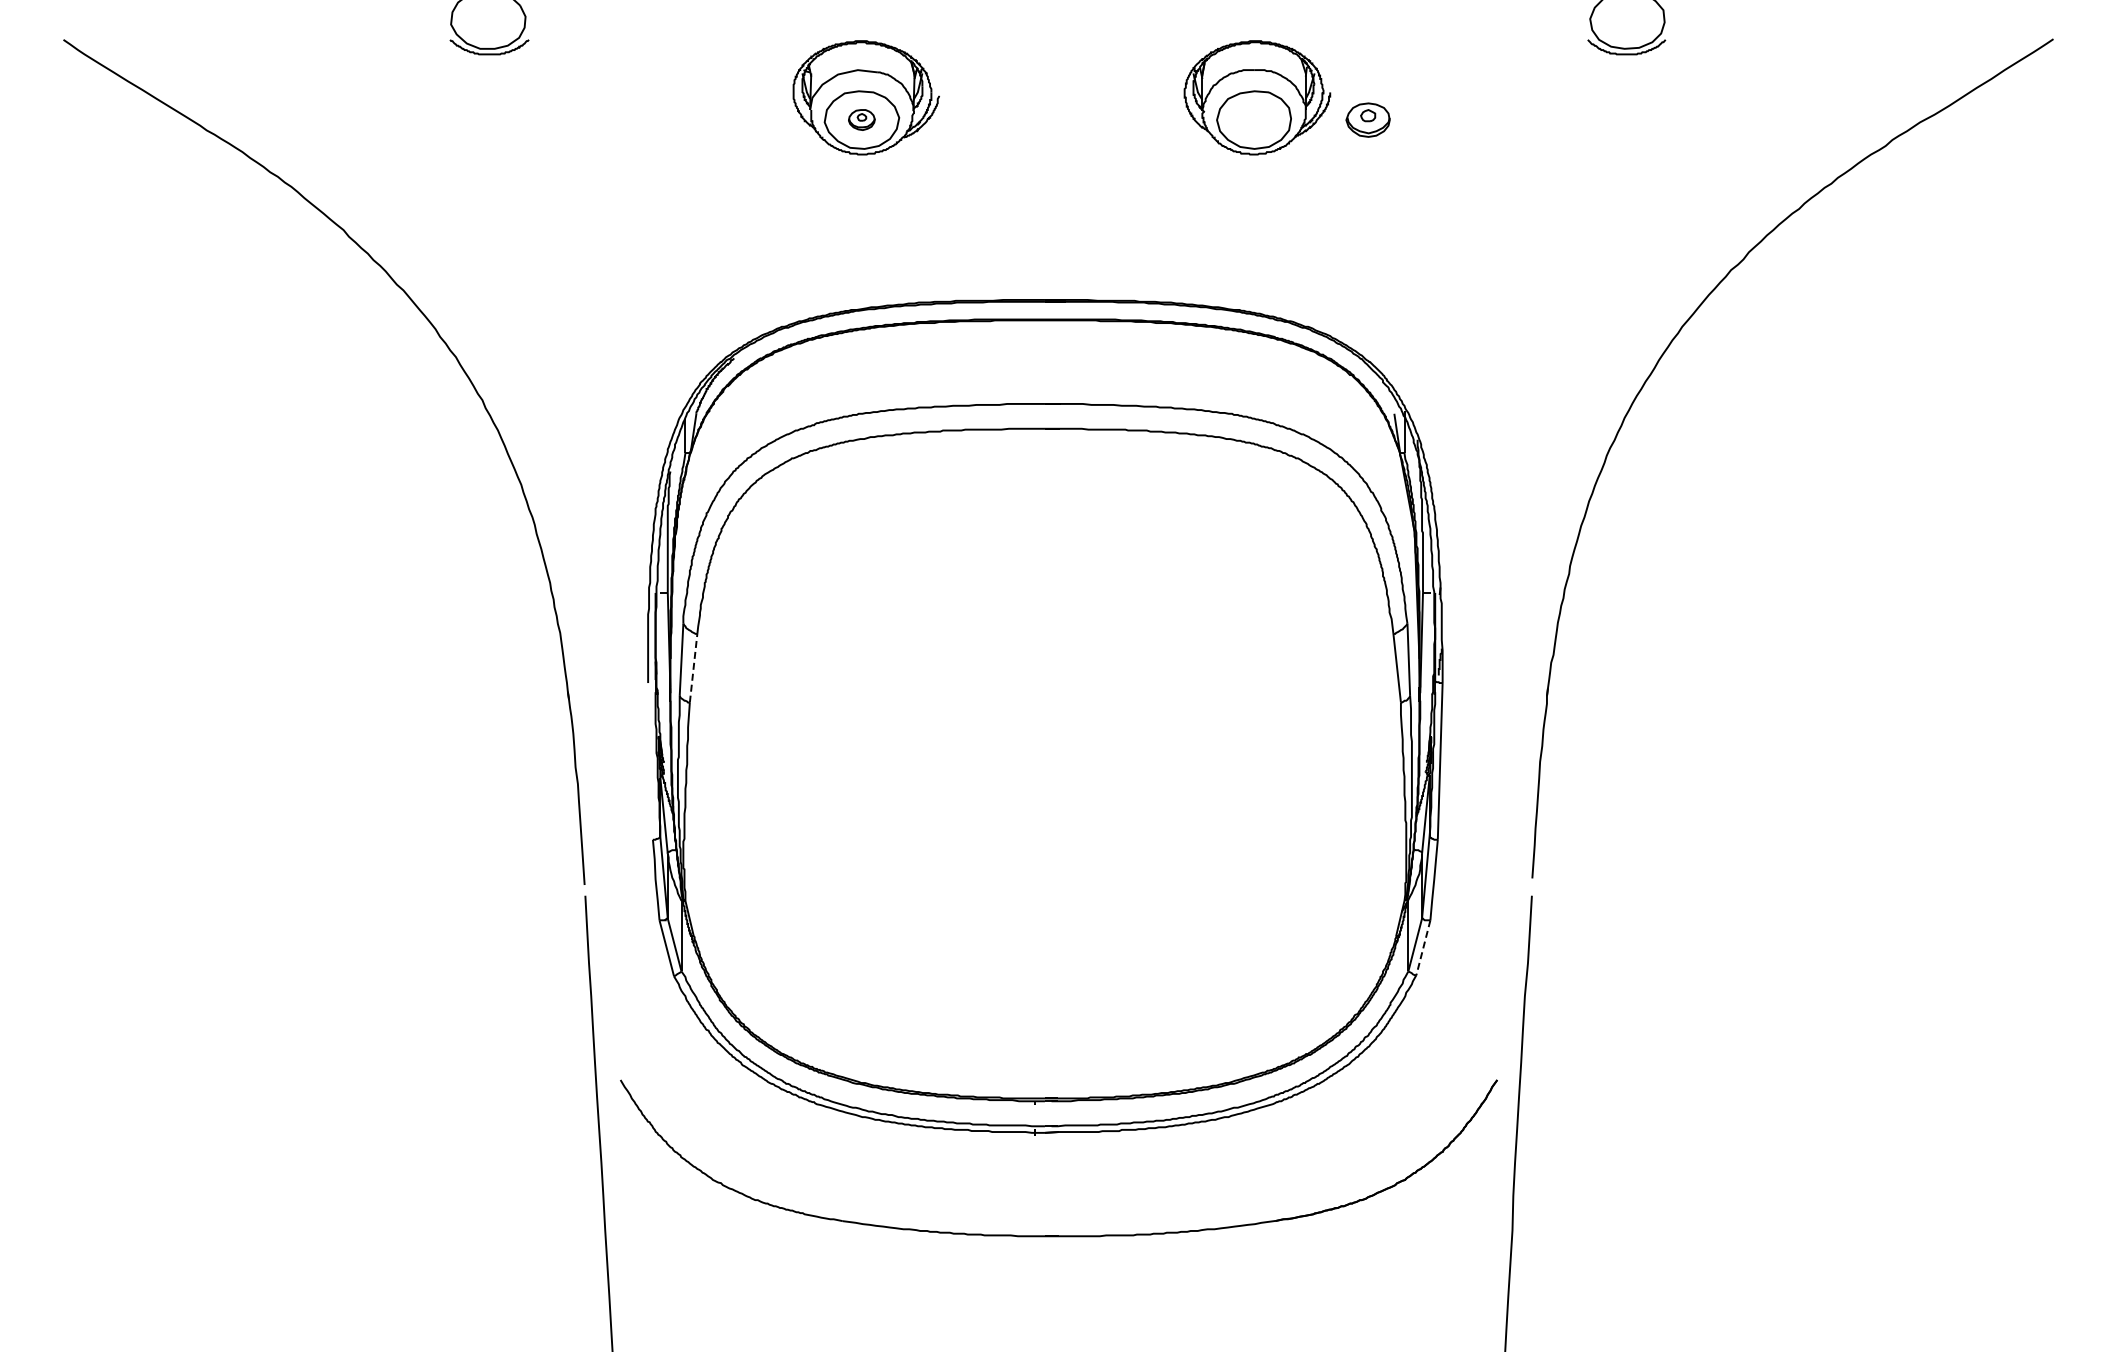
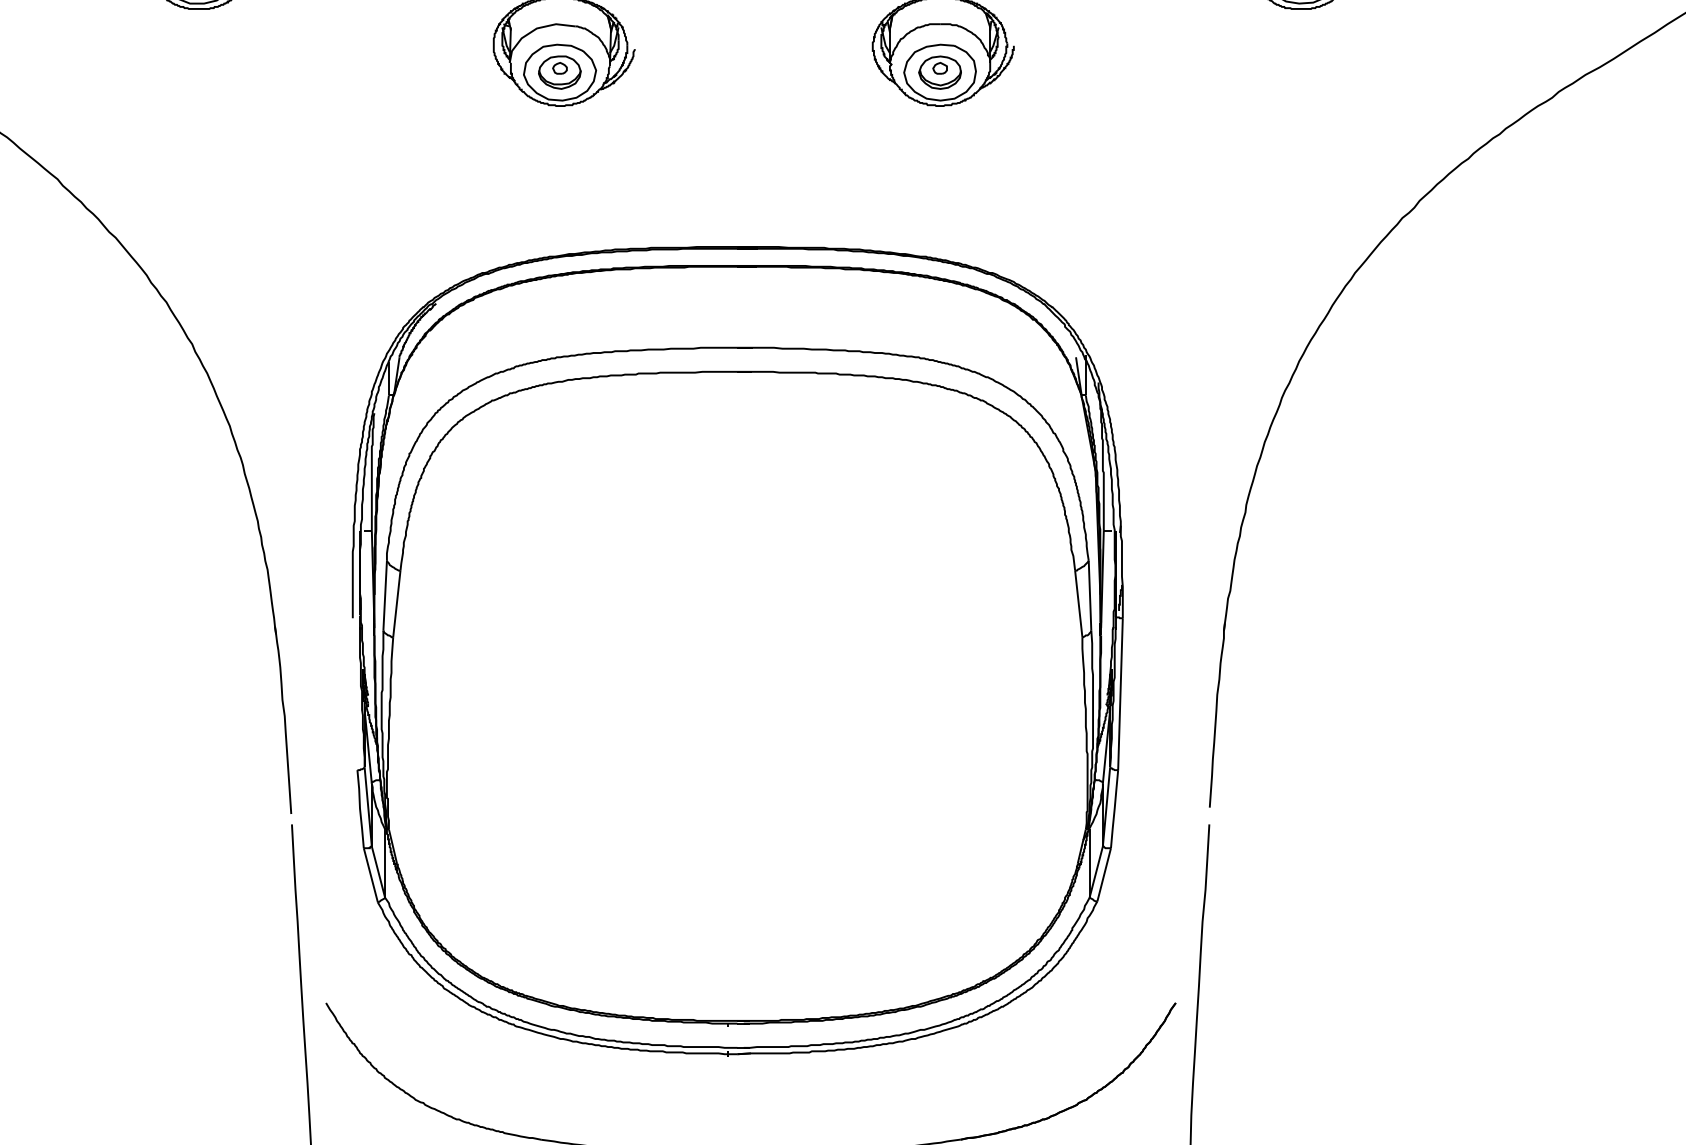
part: (861, 119) -> (559, 72), size x1.67
part: (1367, 119) -> (939, 72), moved
line: (693, 668) -> (396, 604), dashed -> solid
line: (1423, 948) -> (1104, 875), dashed -> solid

